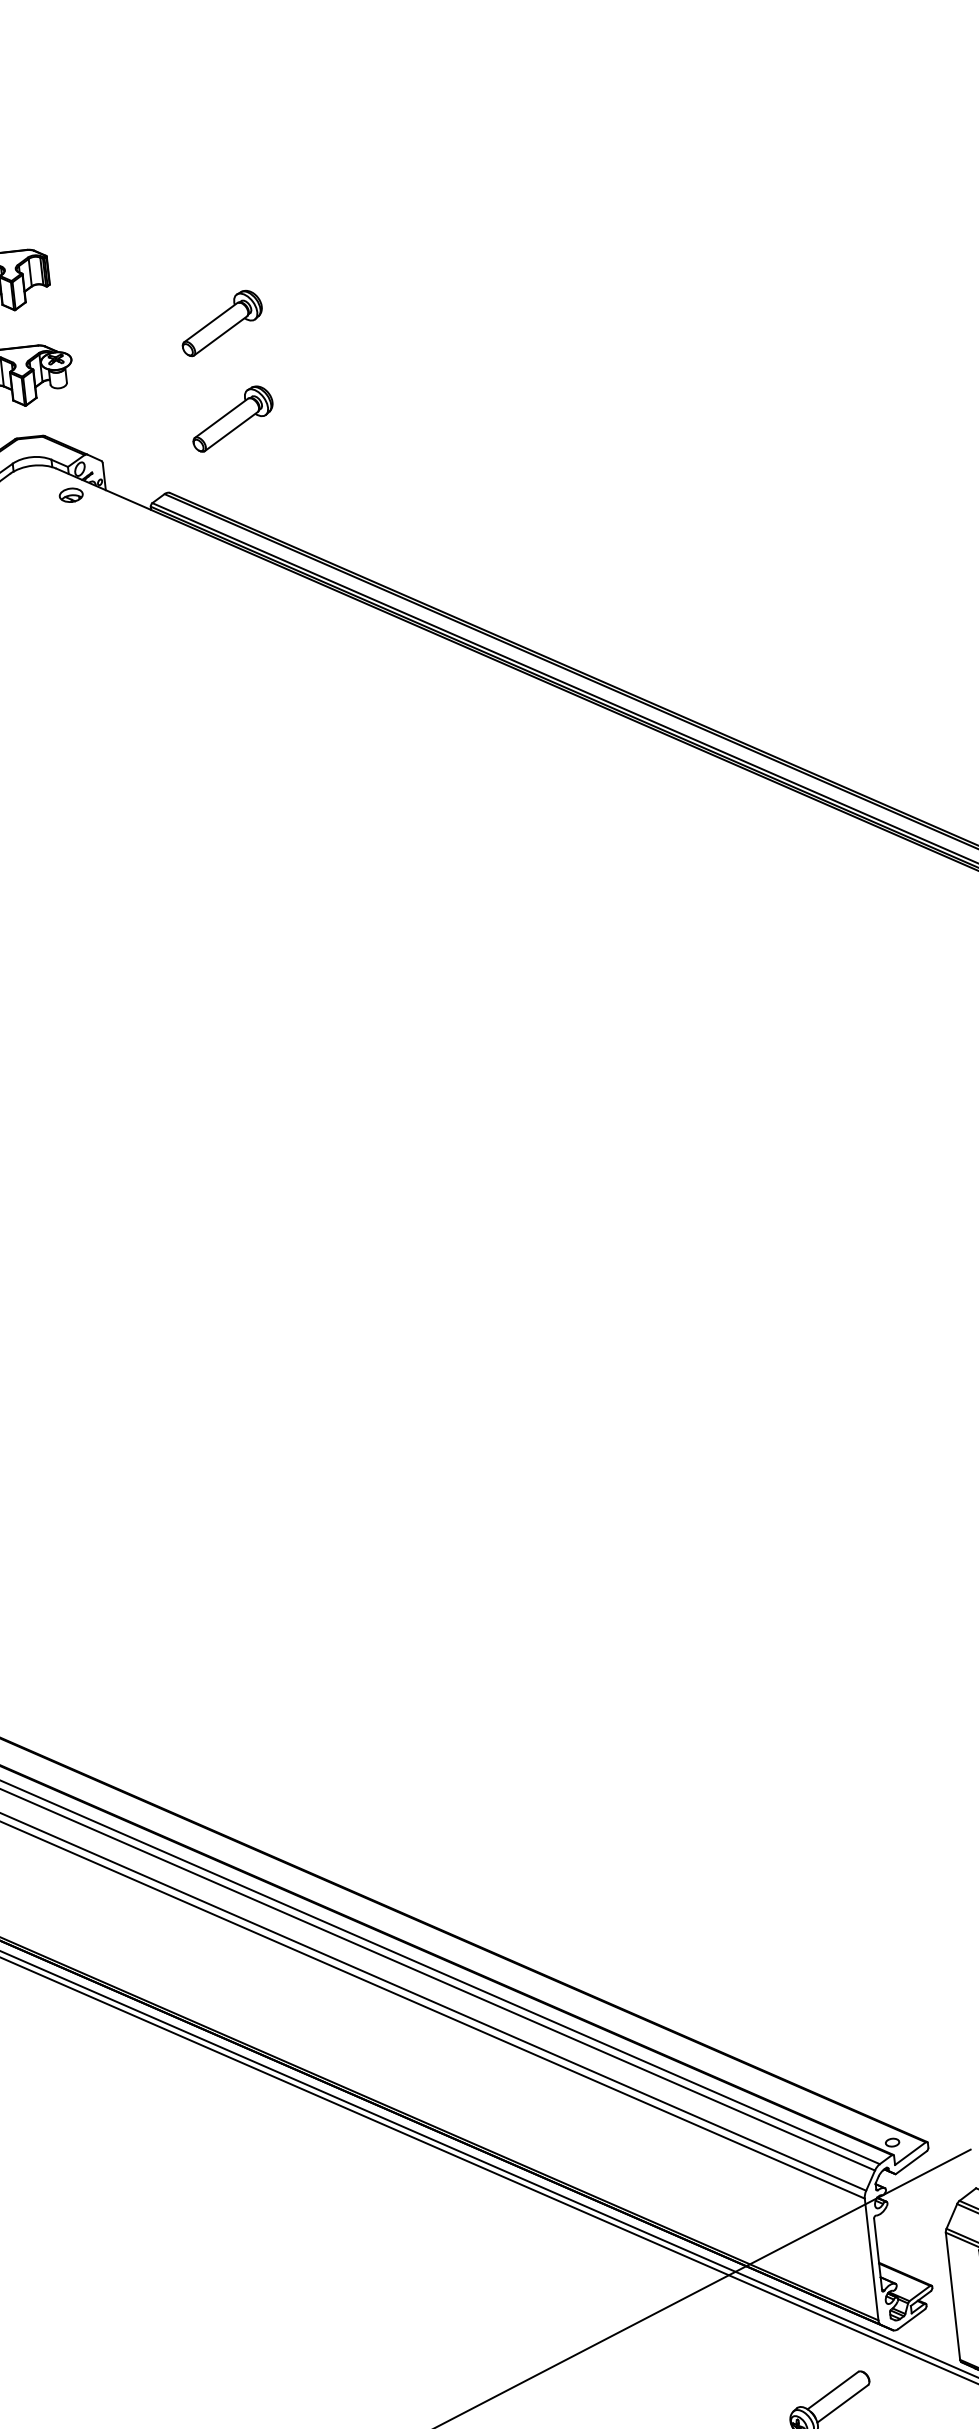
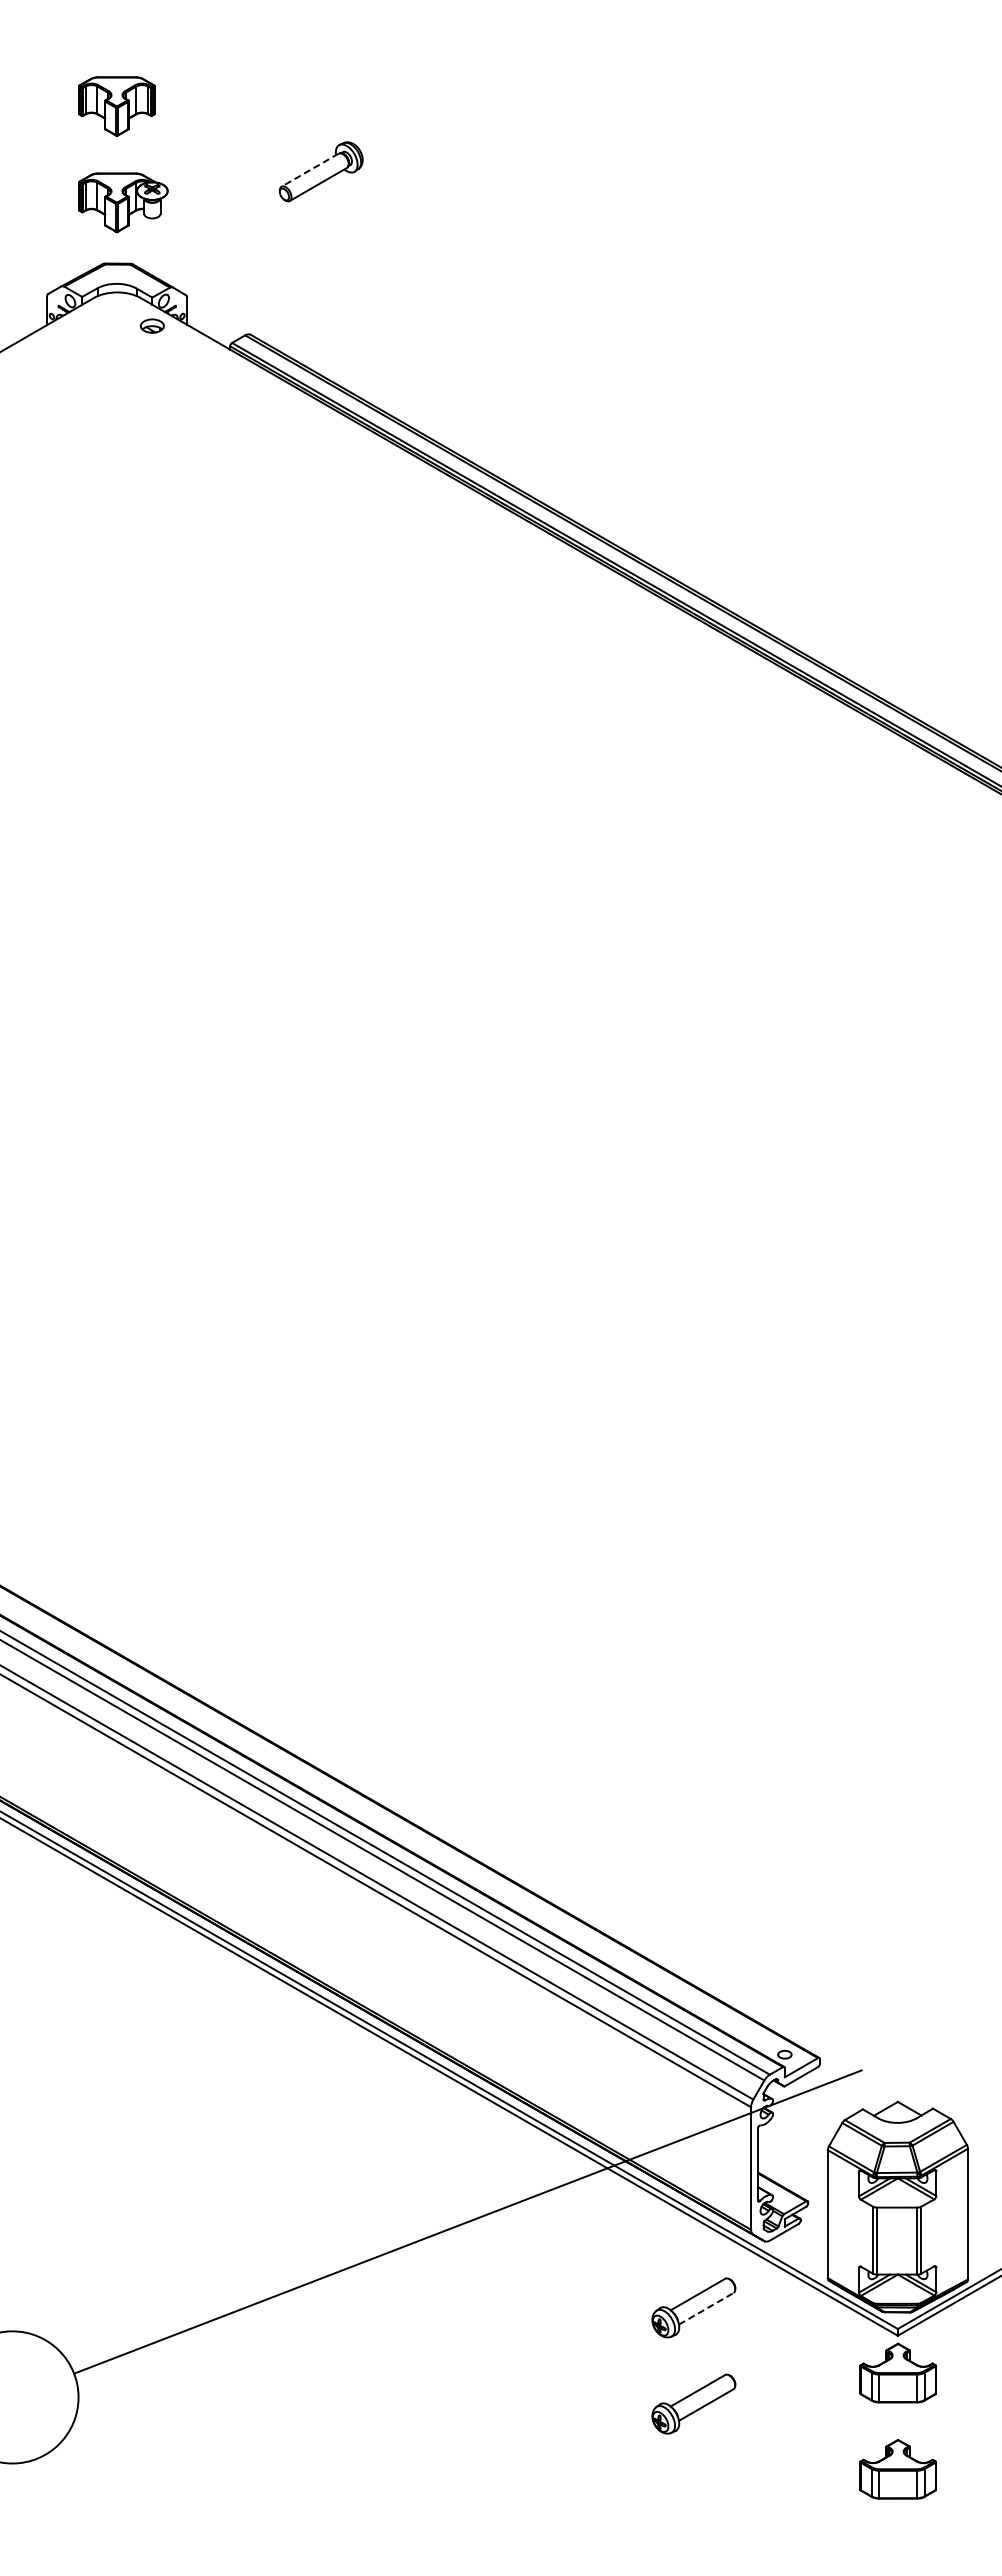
line: (210, 323) -> (309, 170), solid -> dashed
part: (231, 418) -> (320, 267), removed
line: (842, 2403) -> (706, 2308), solid -> dashed

